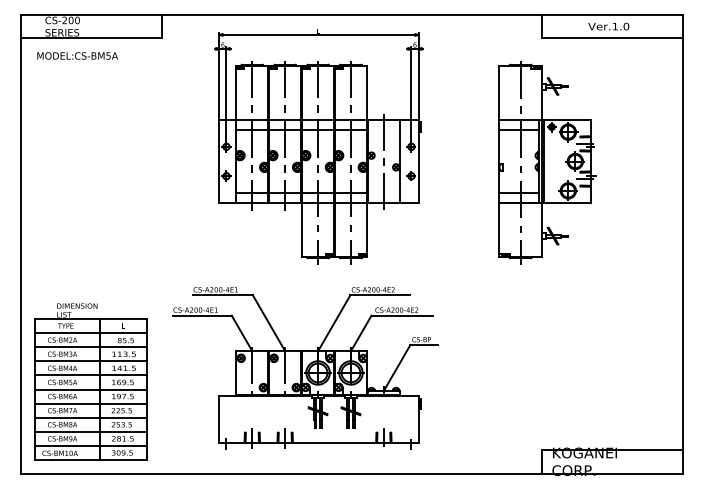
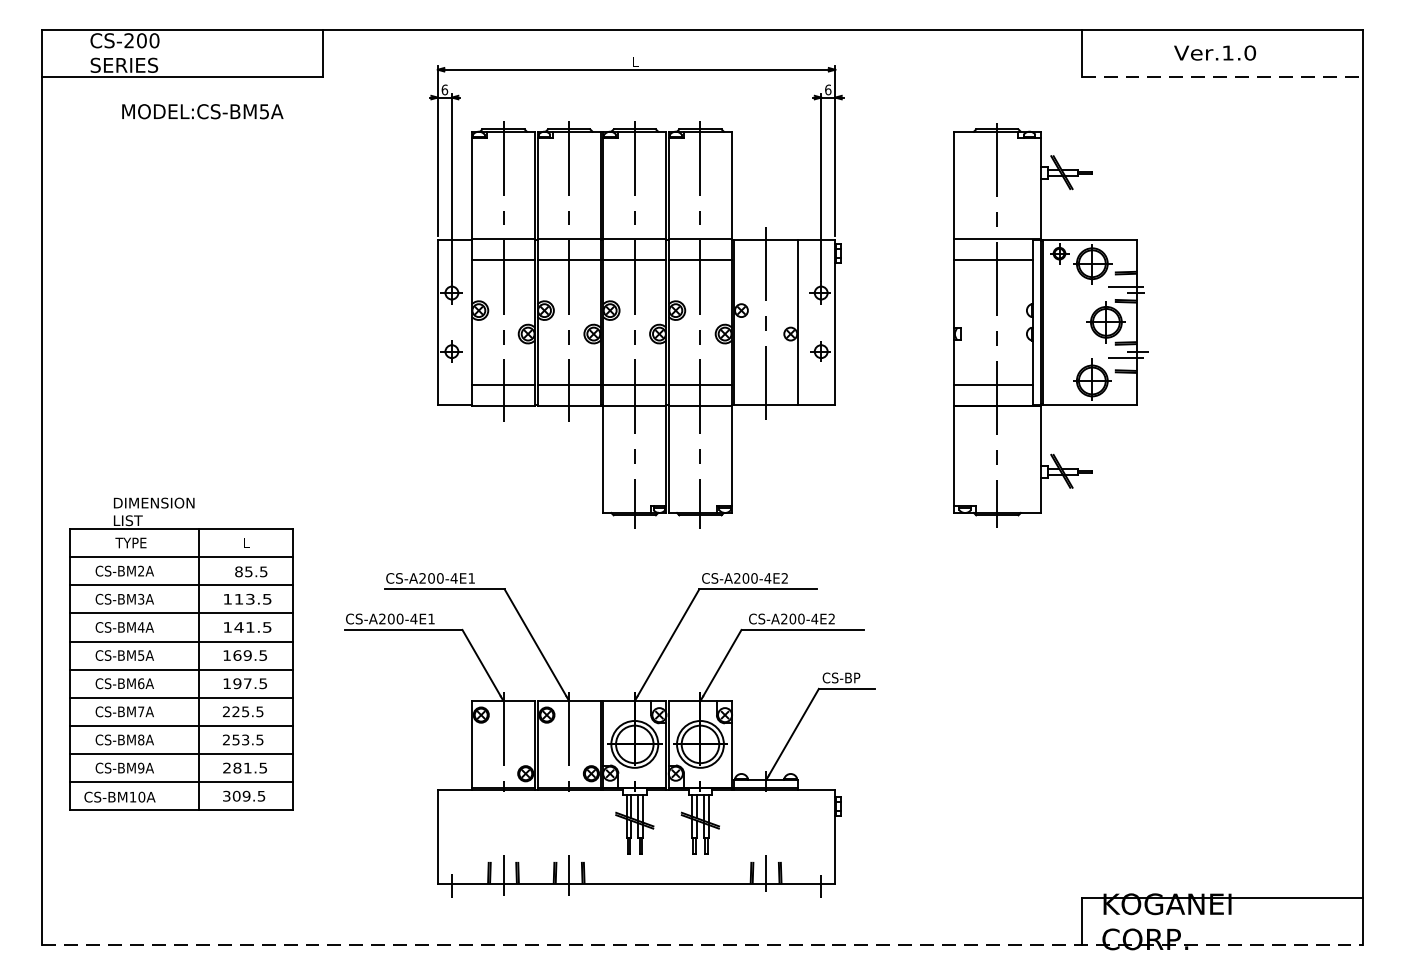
line: (612, 38) -> (1222, 76), solid -> dashed
text: (77, 55) -> (202, 110), moved
part: (547, 162) -> (1050, 324), moved
part: (90, 381) -> (180, 653), moved
line: (352, 473) -> (703, 945), solid -> dashed

